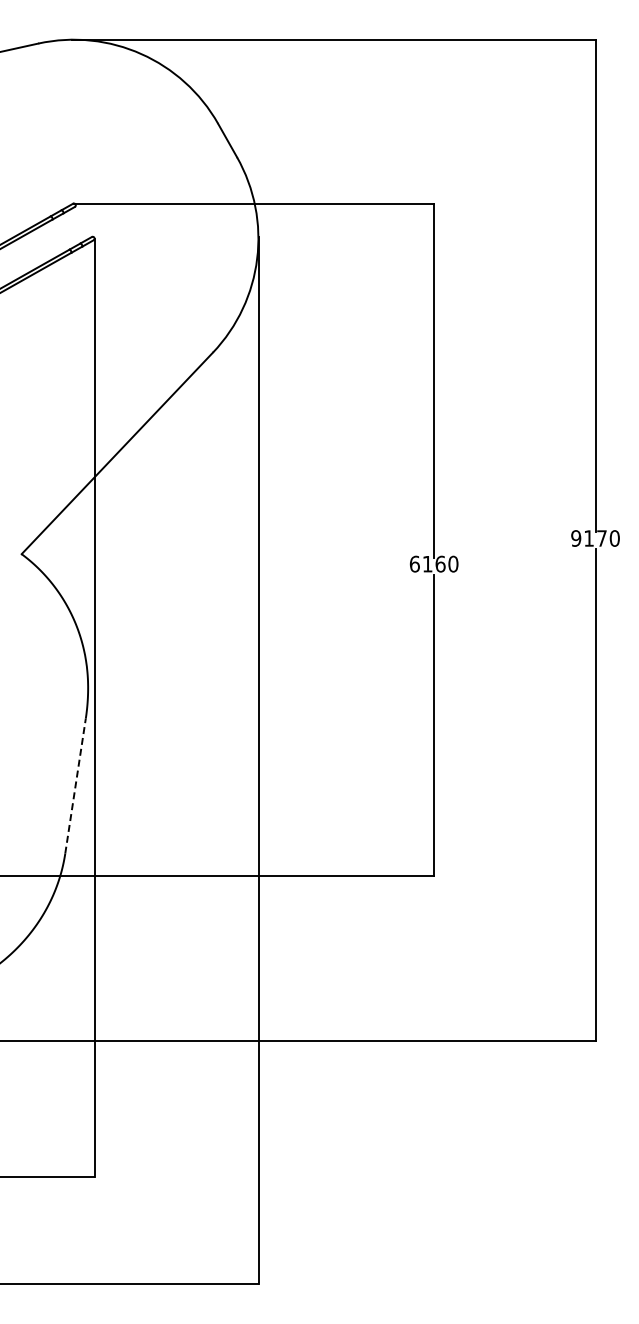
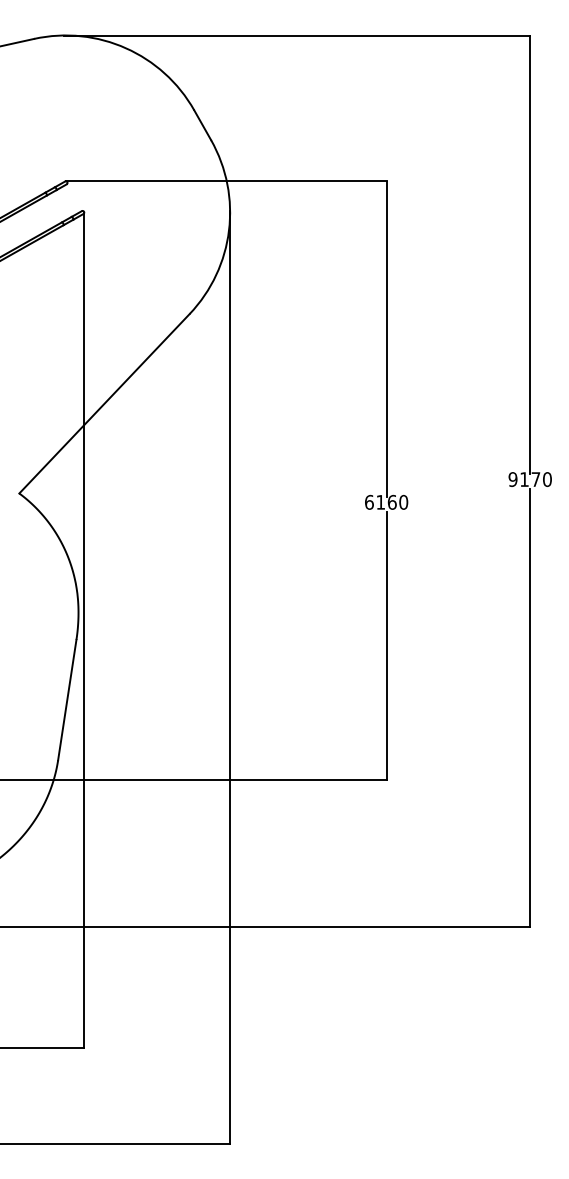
line: (75, 785) -> (67, 699), dashed -> solid

